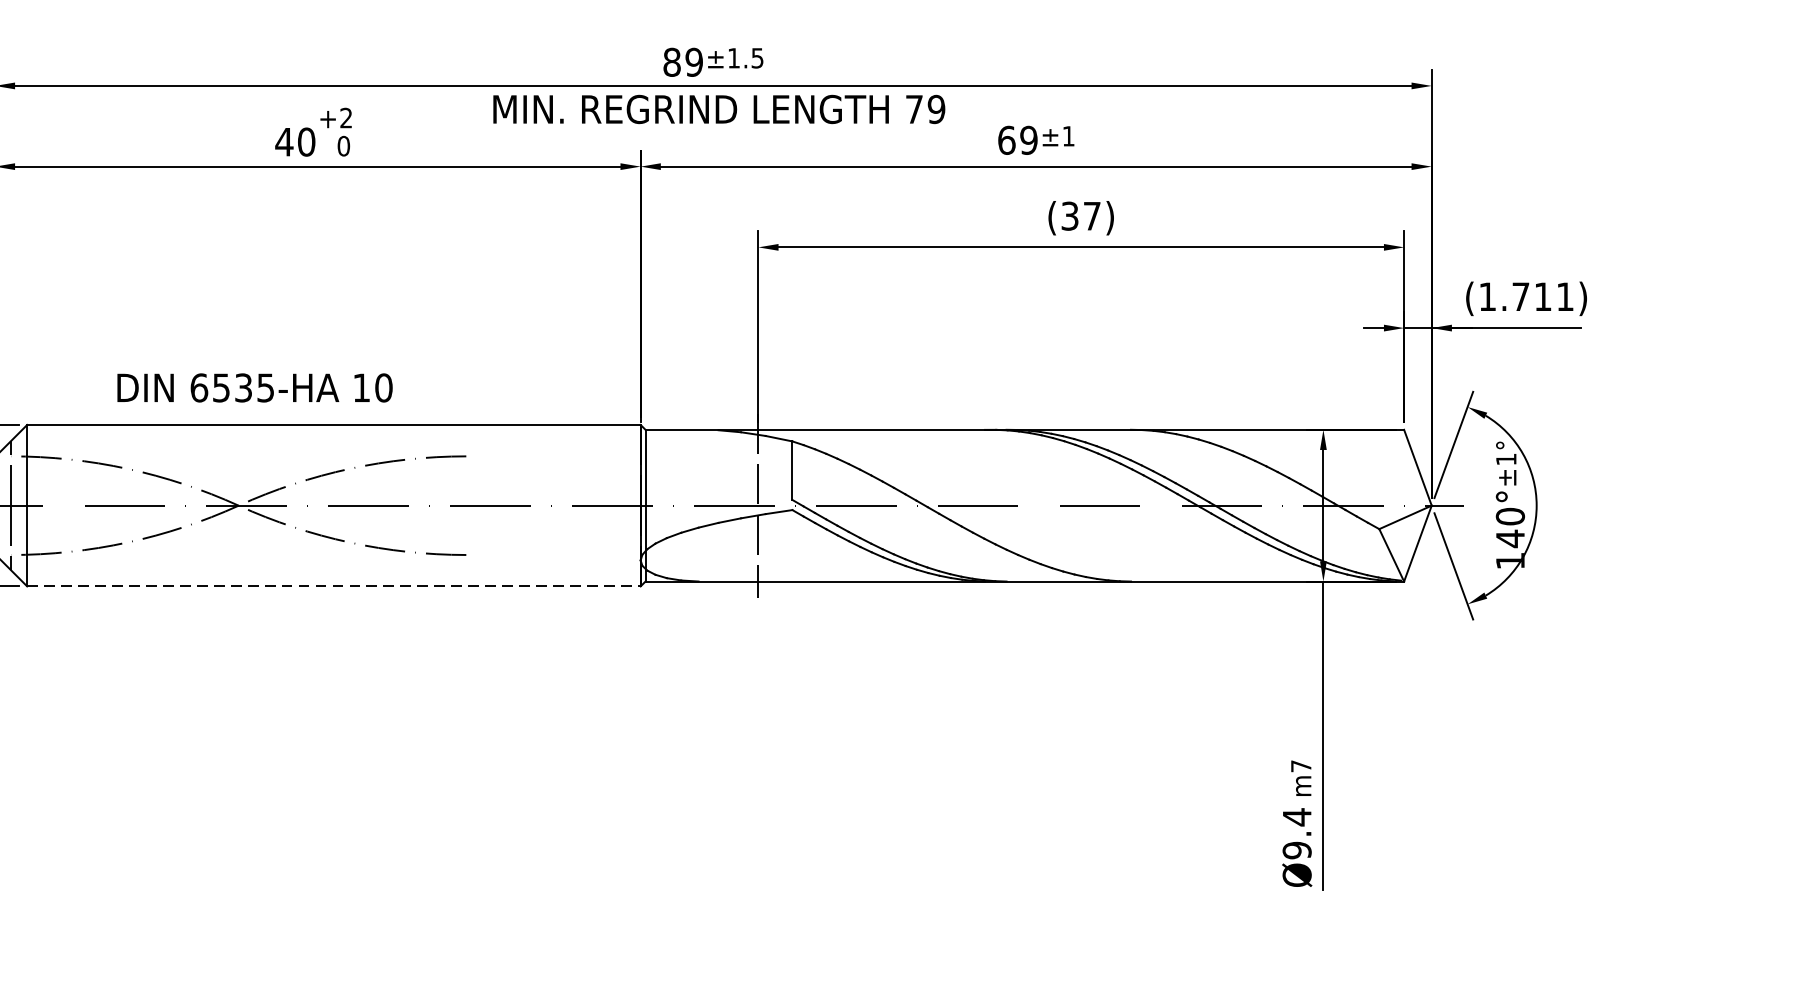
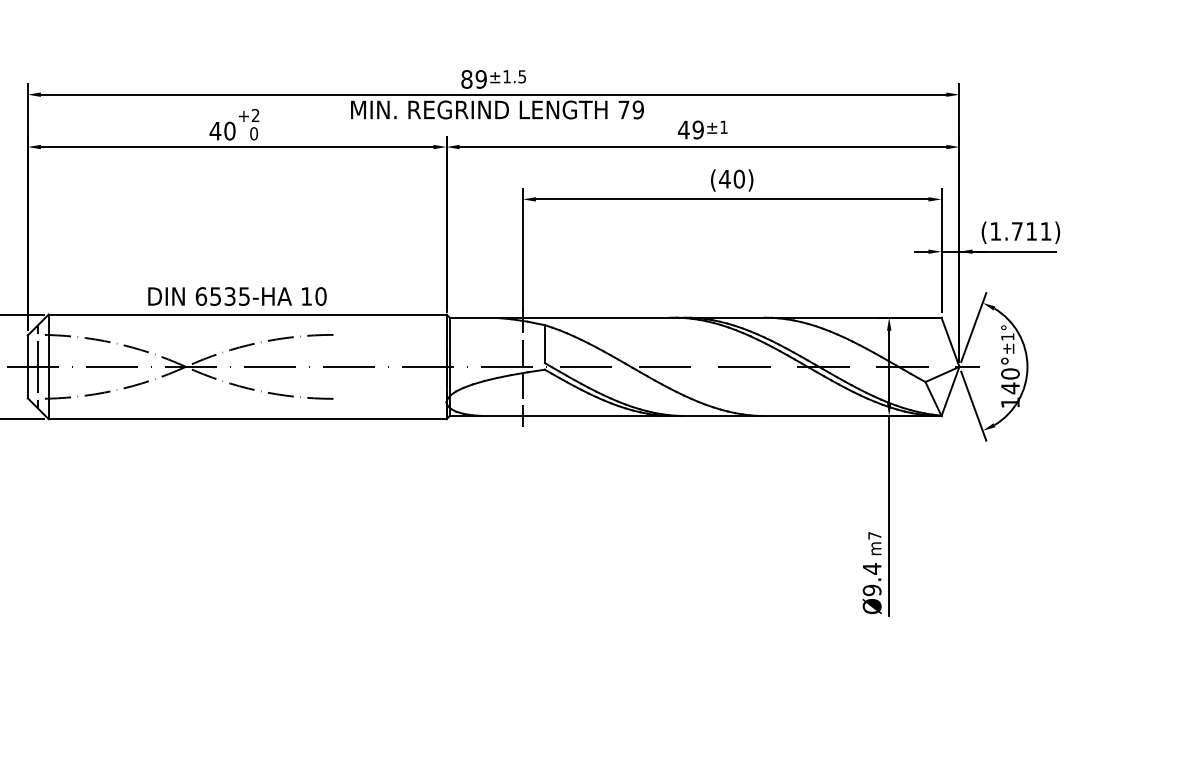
text: (1006, 139) -> (683, 129), 69 -> 49
text: (1080, 215) -> (731, 178), (37) -> (40)
text: (255, 387) -> (237, 296), moved
line: (333, 586) -> (247, 419), dashed -> solid

